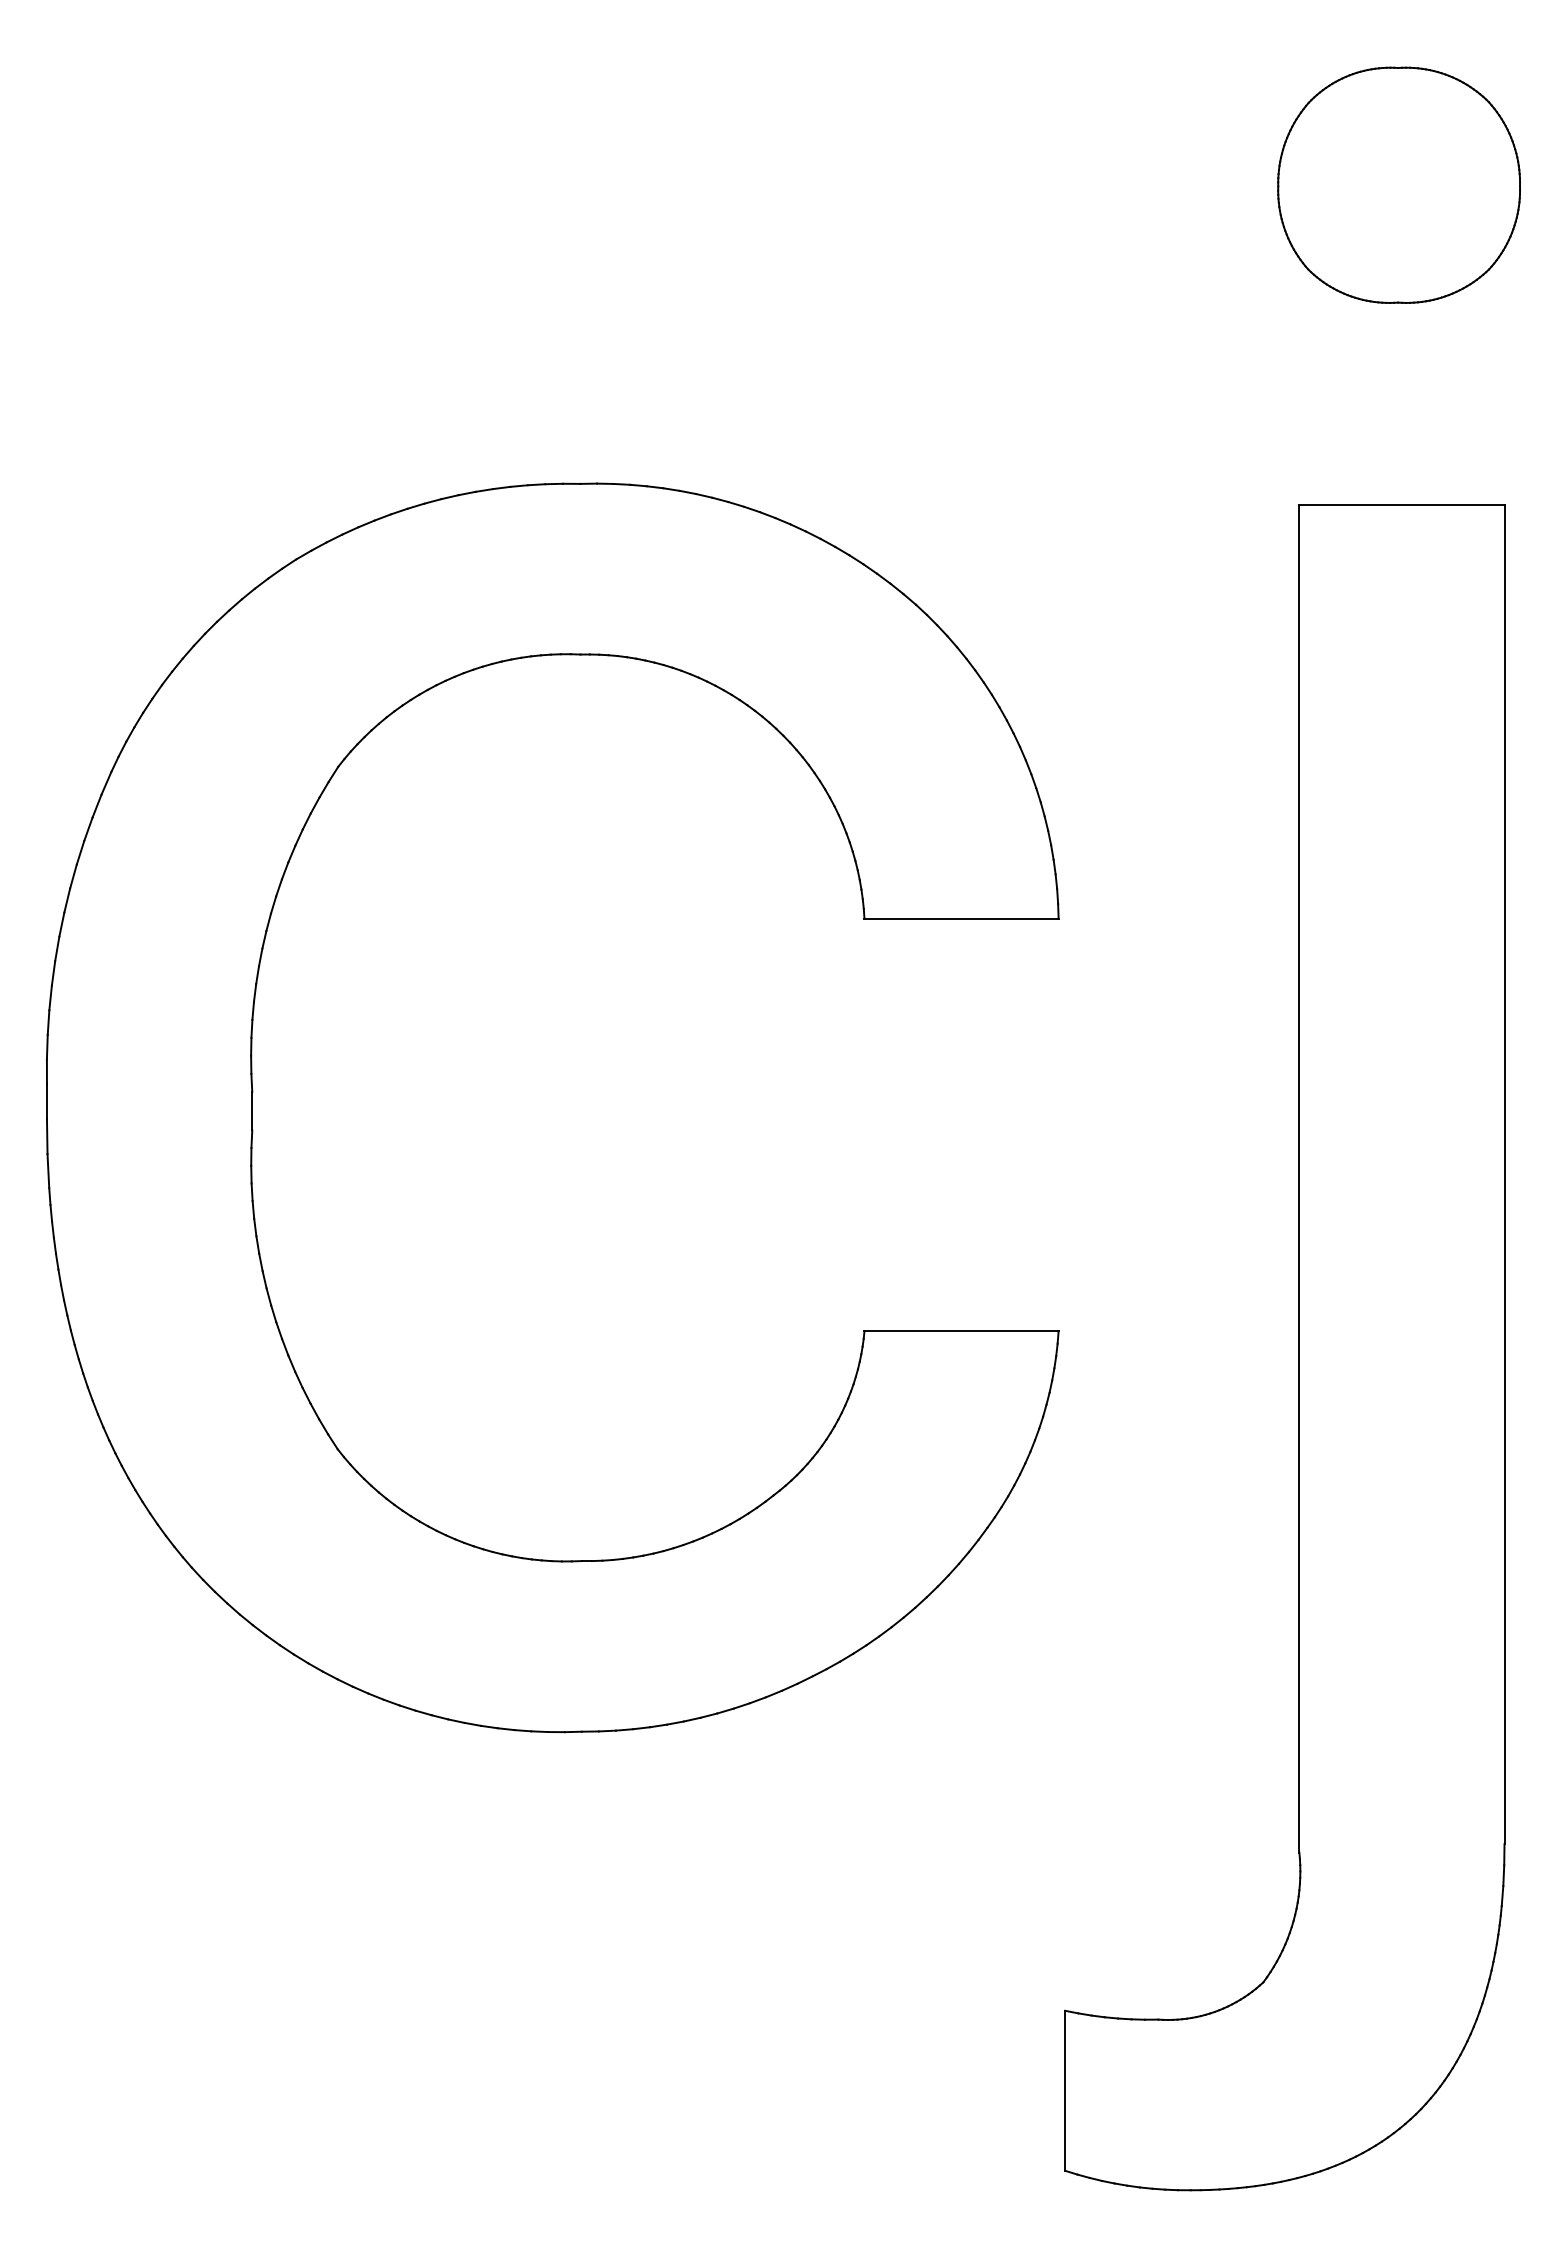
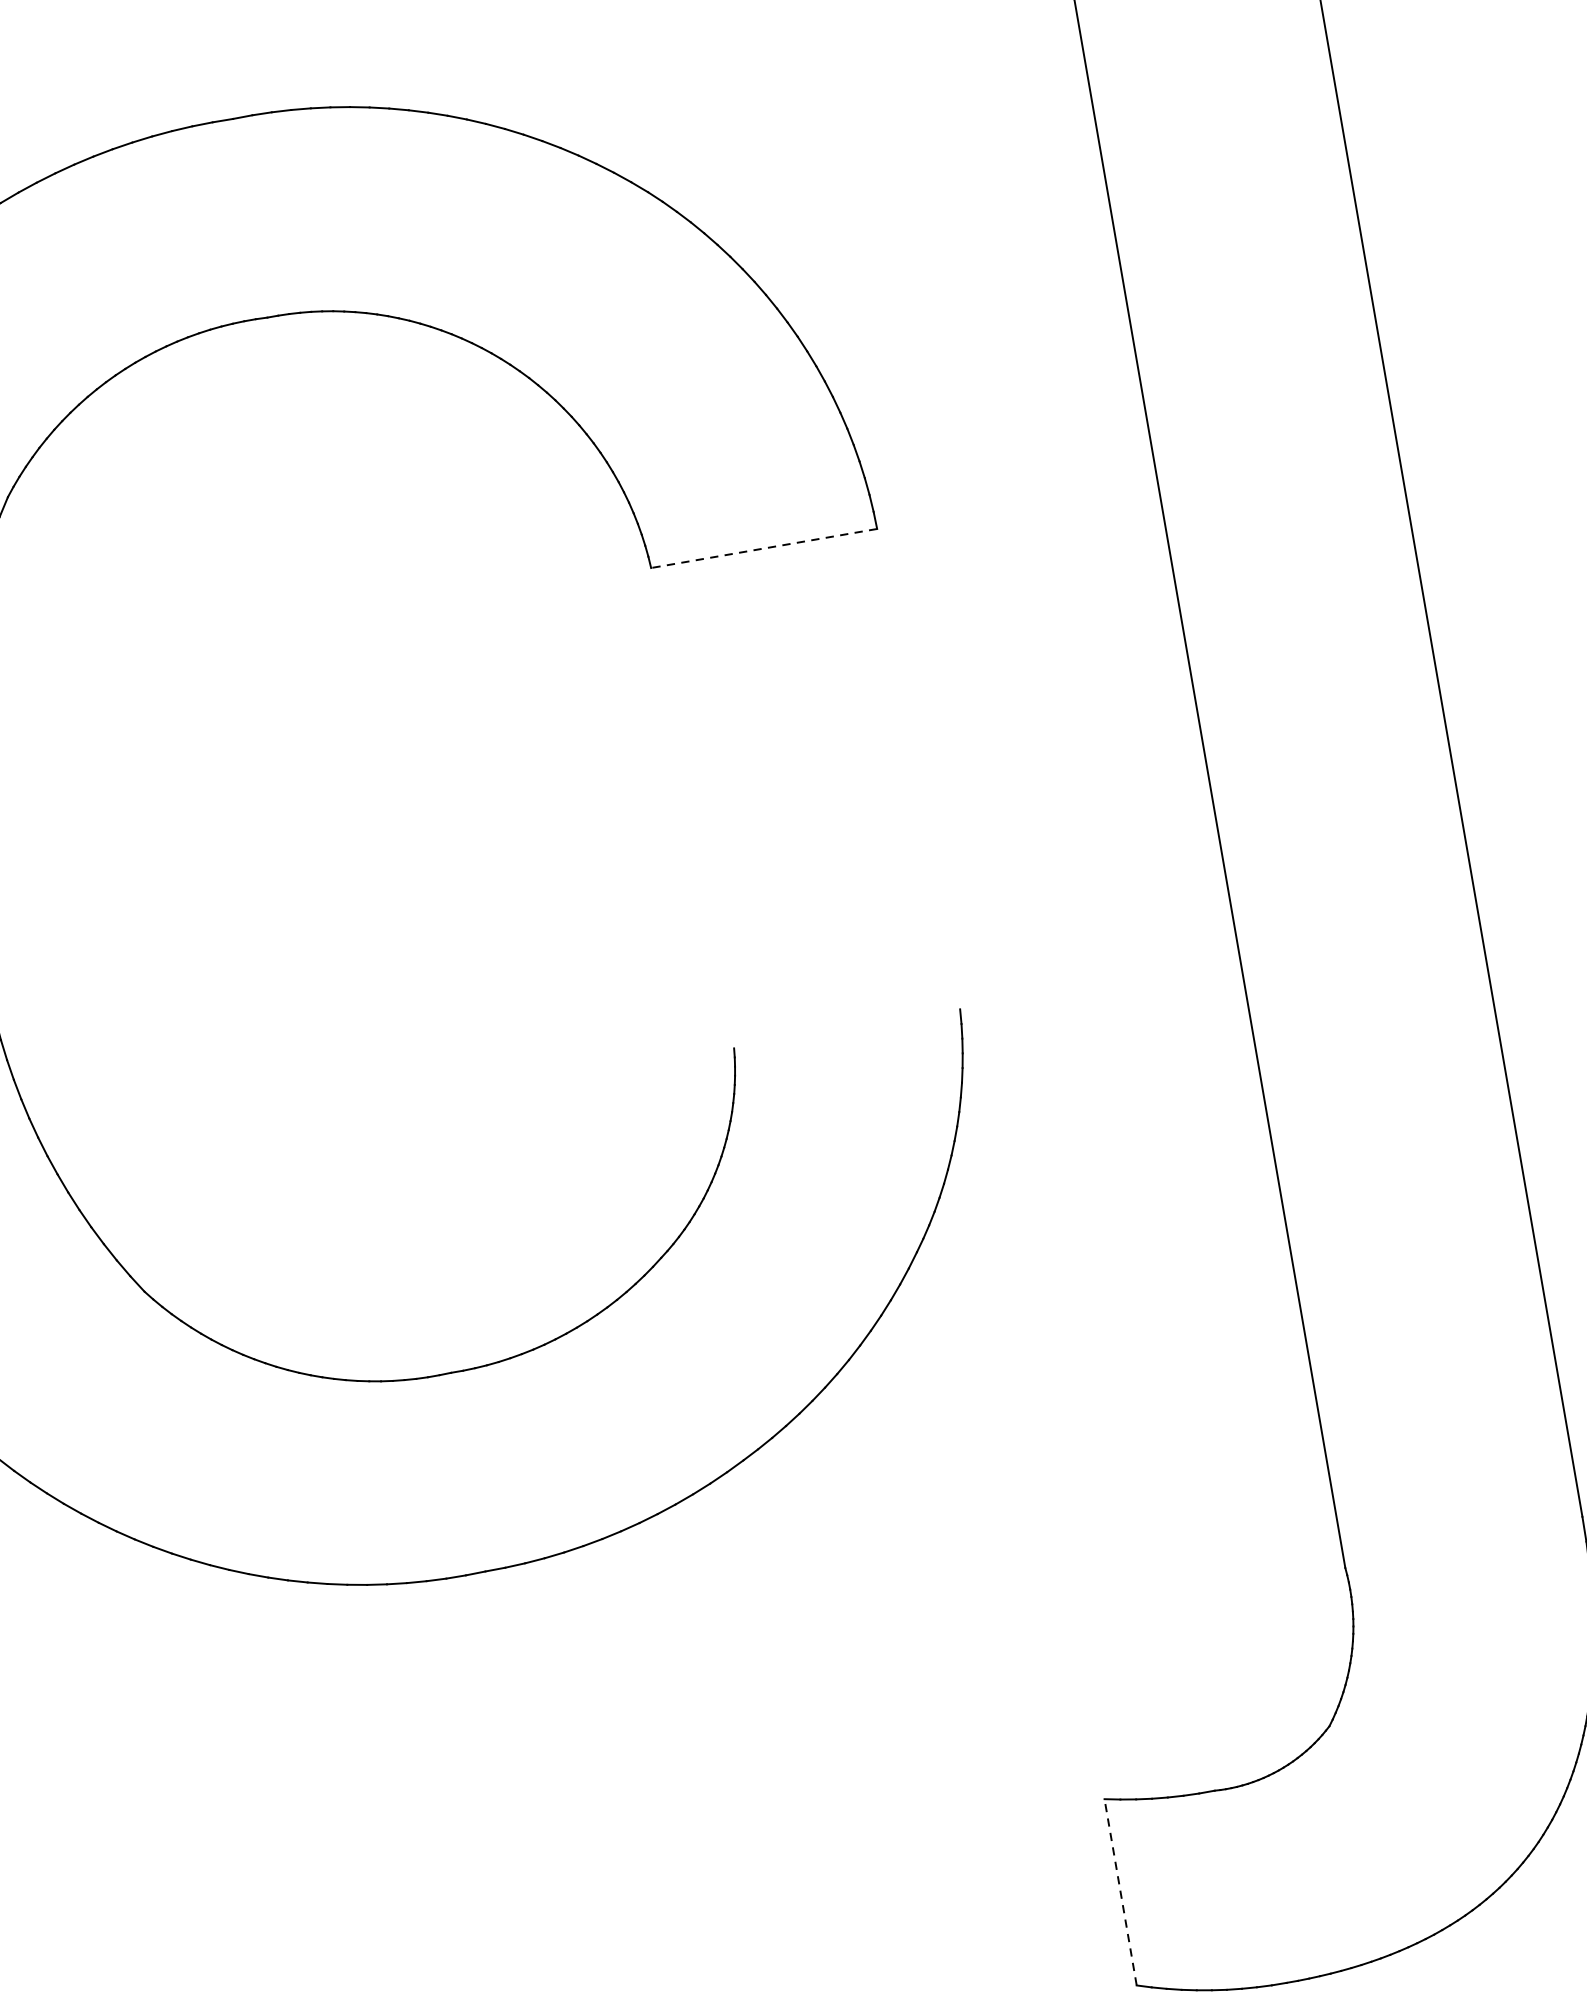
line: (961, 918) -> (764, 548), solid -> dashed
line: (961, 1331) -> (847, 1029), removed
line: (1065, 2090) -> (1120, 1891), solid -> dashed

